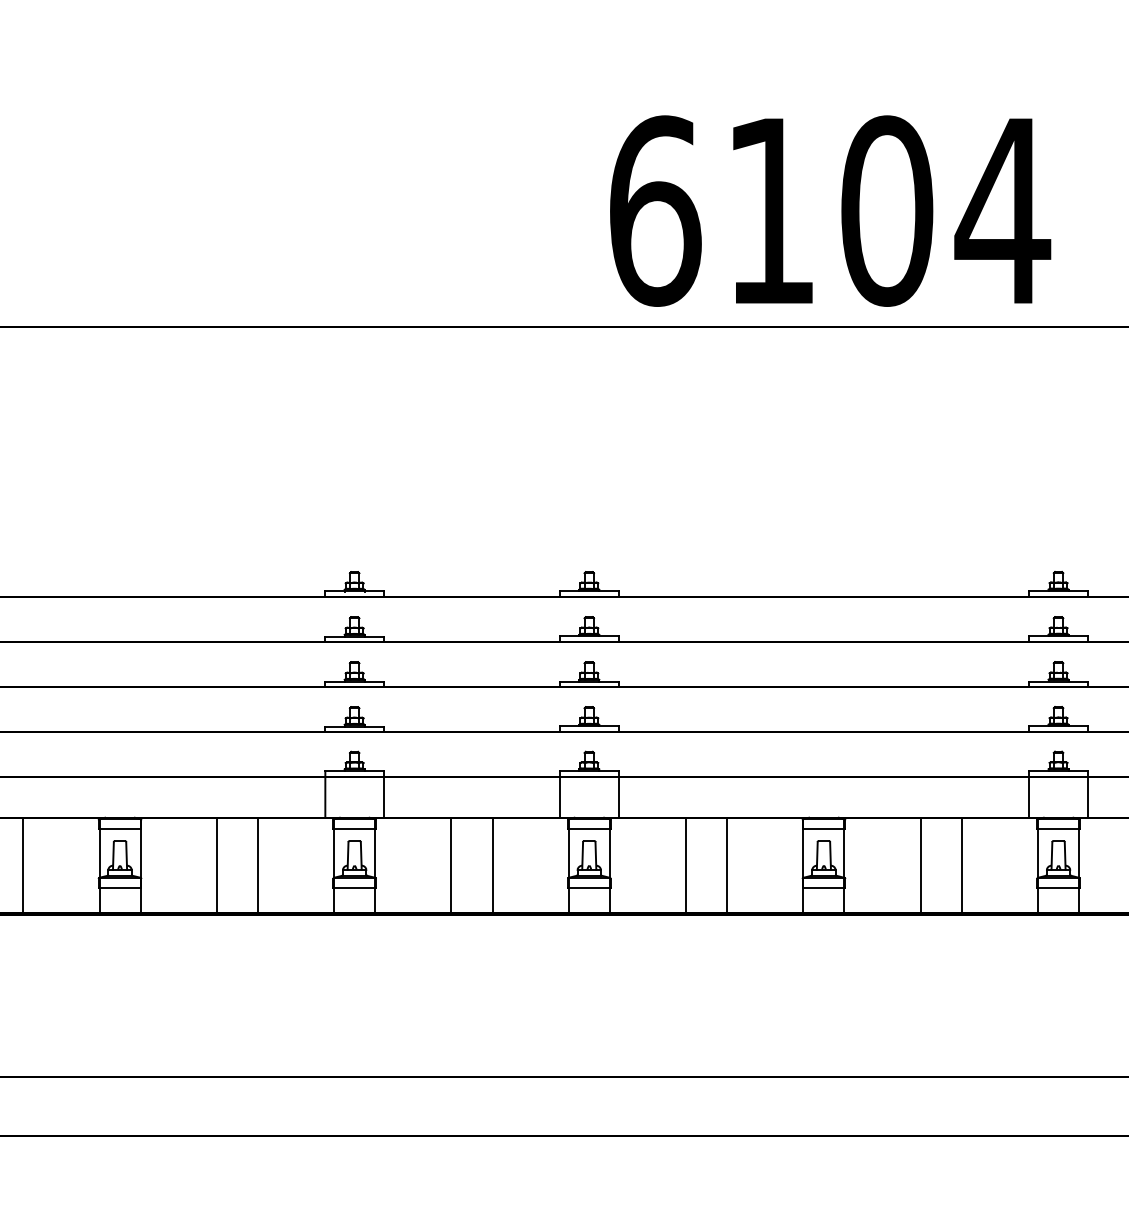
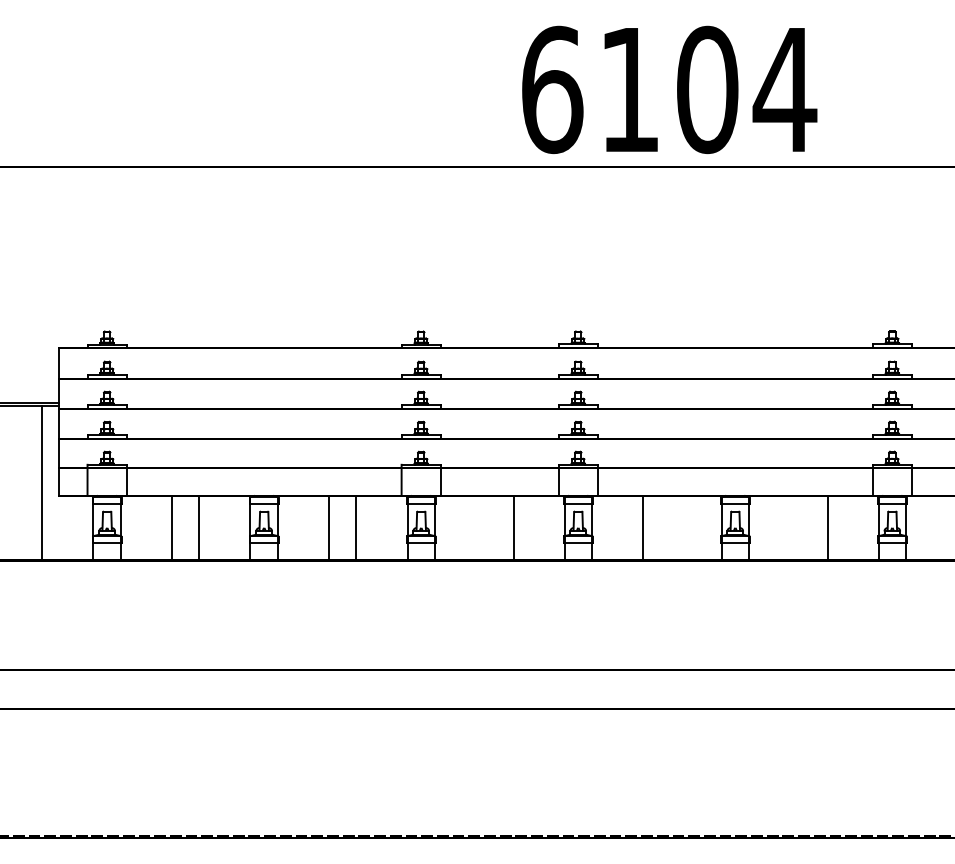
text: (830, 210) -> (669, 89), moved
line: (452, 864) -> (486, 527), removed
line: (727, 864) -> (670, 527), removed
line: (921, 864) -> (800, 527), removed

